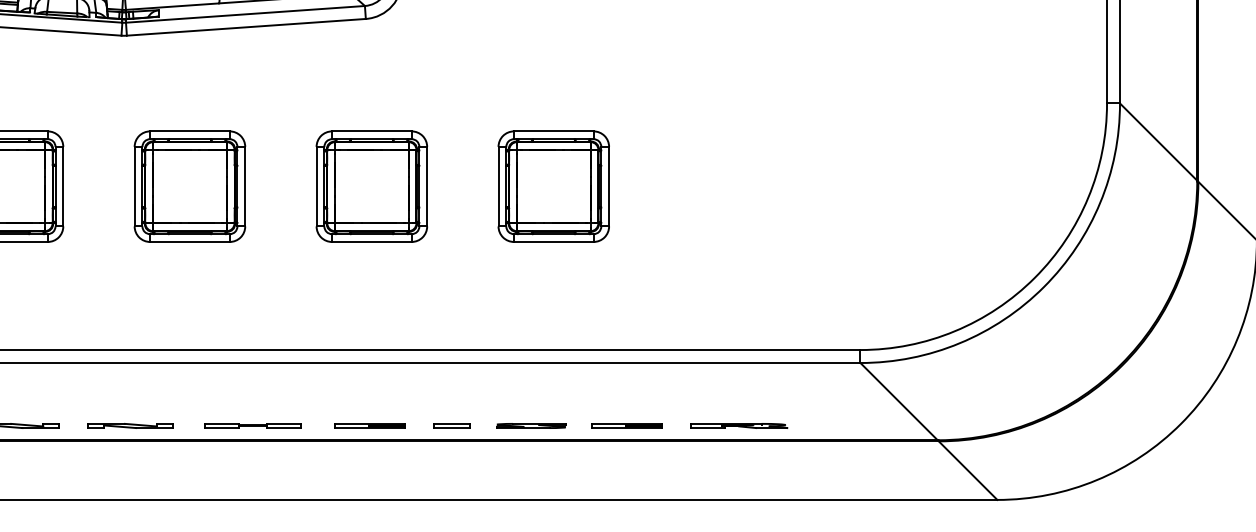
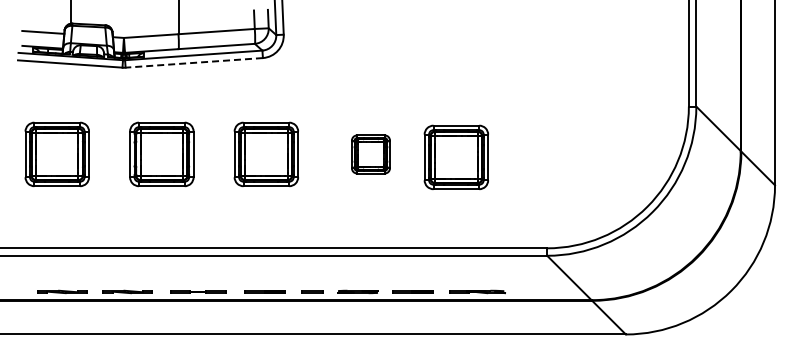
line: (246, 26) -> (194, 62), solid -> dashed
part: (553, 186) -> (370, 154), size x0.6
part: (700, 190) -> (455, 156), added

